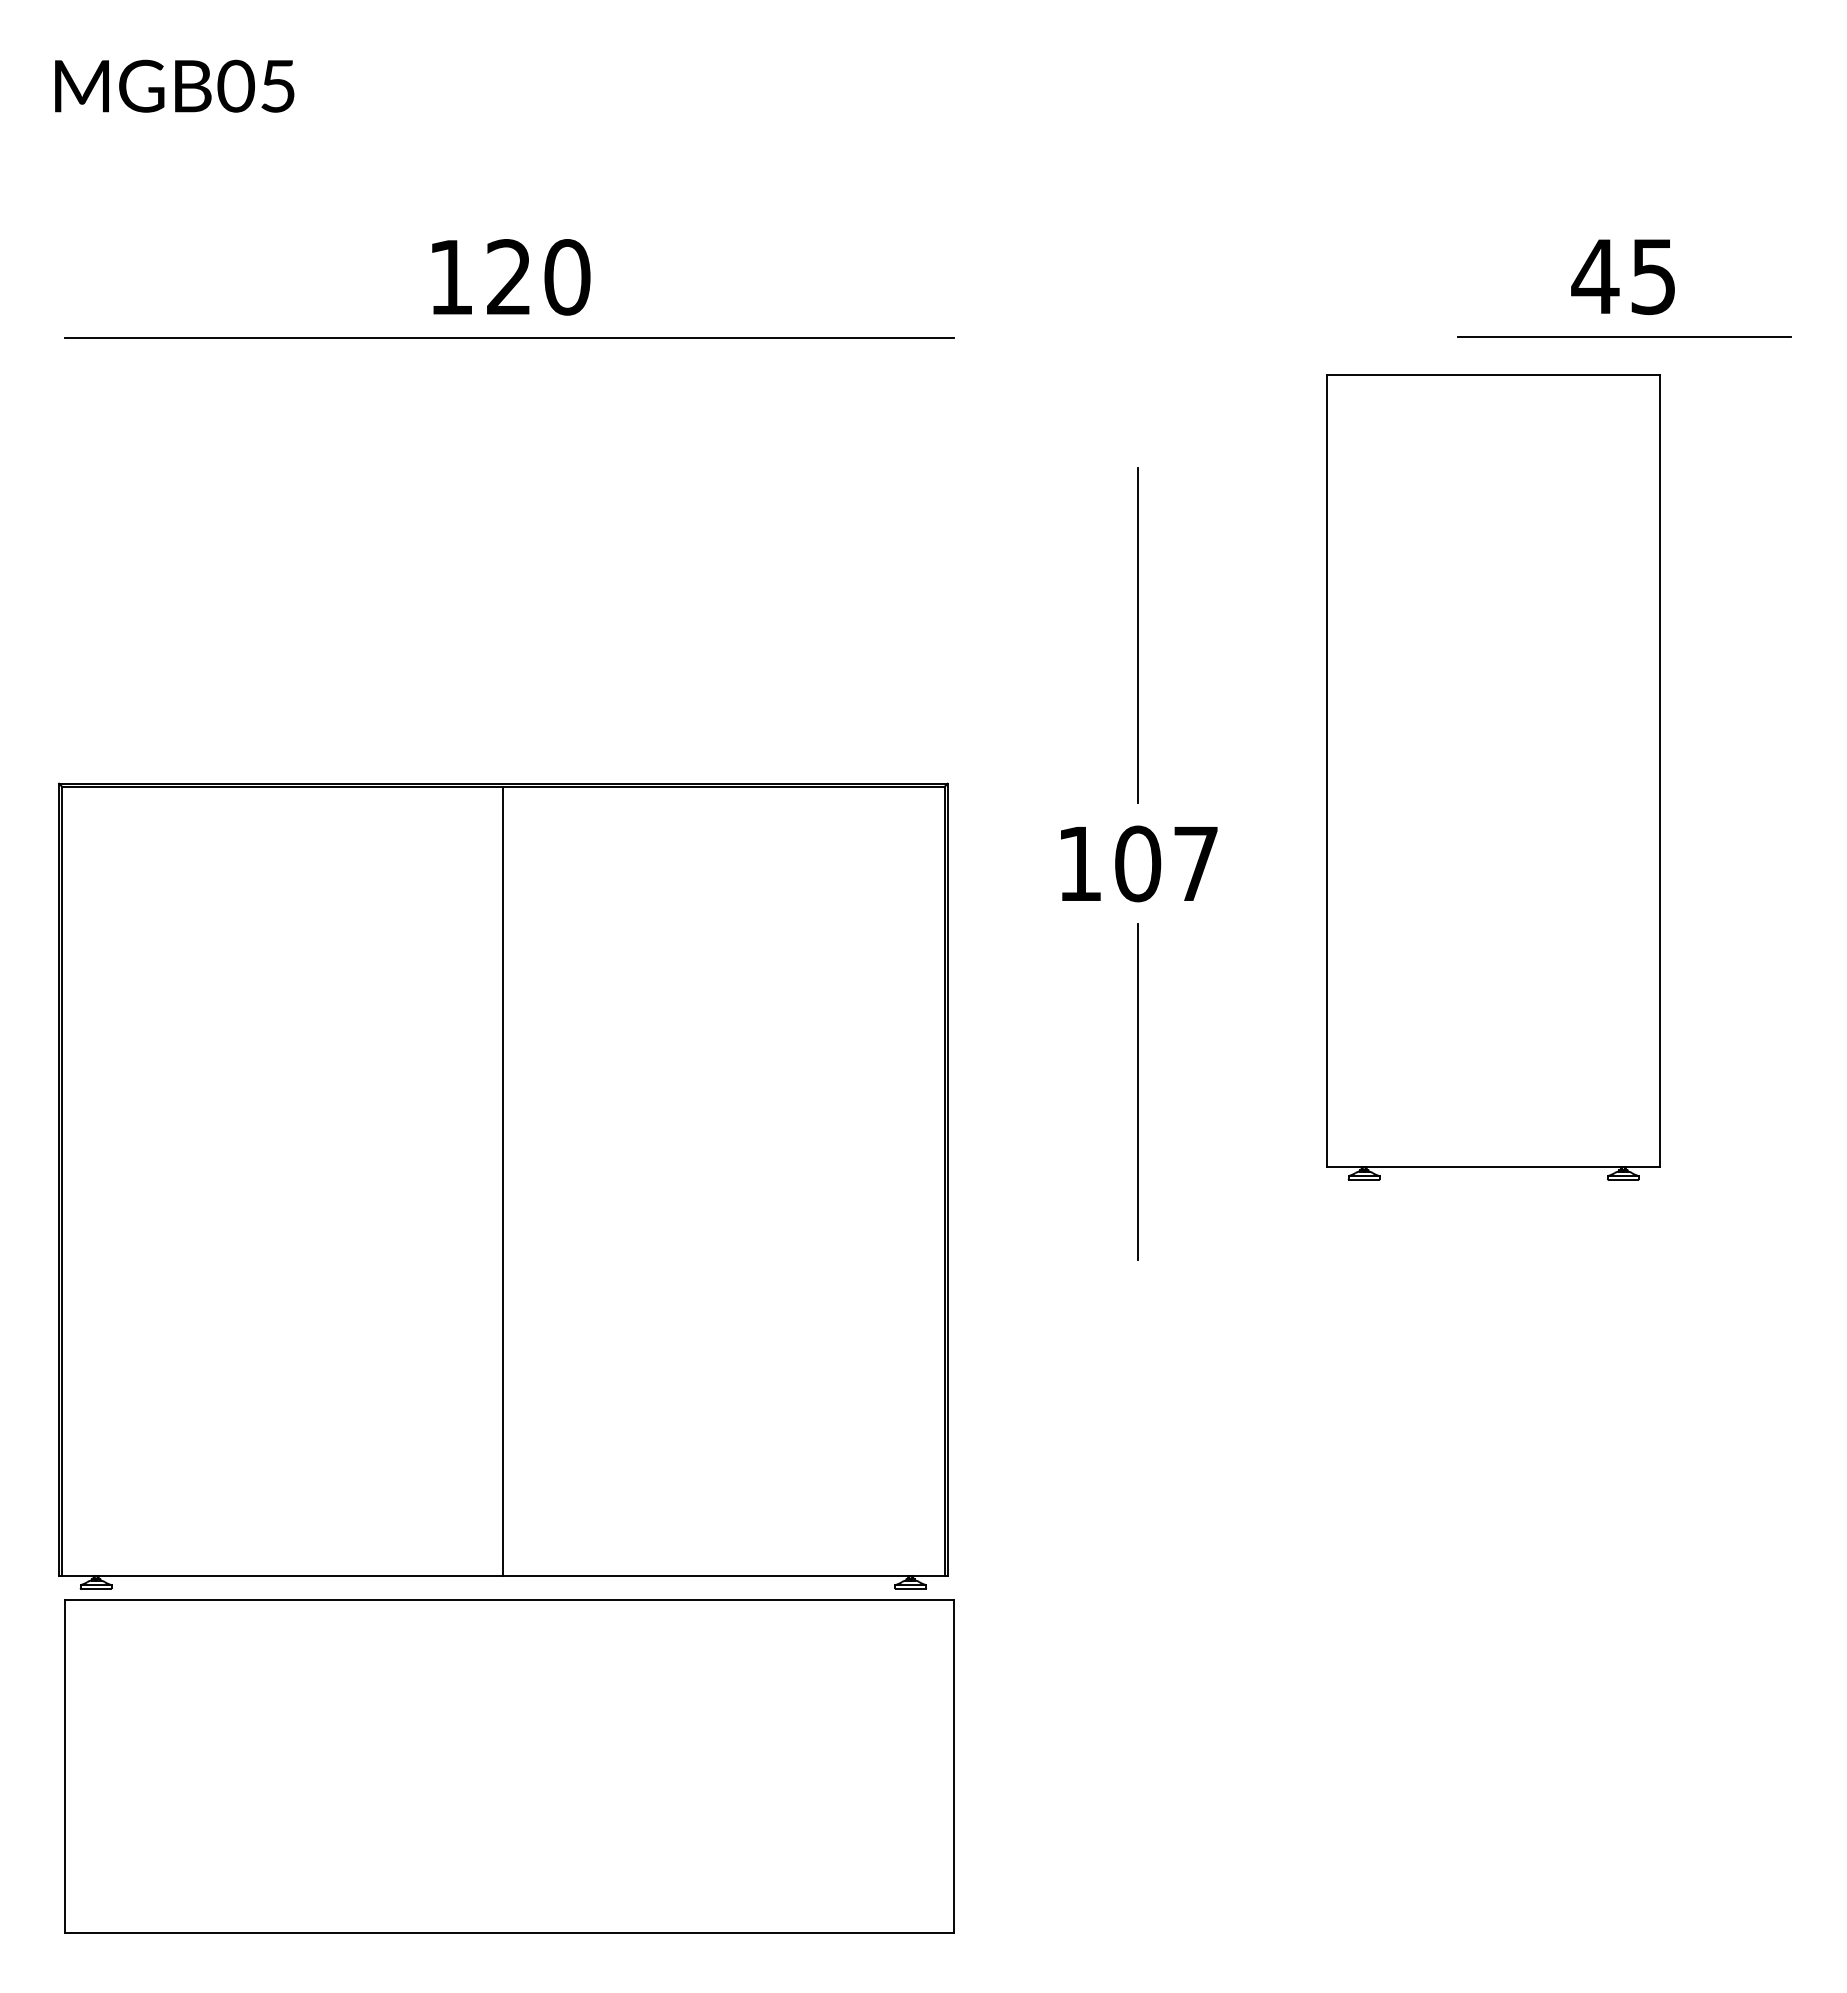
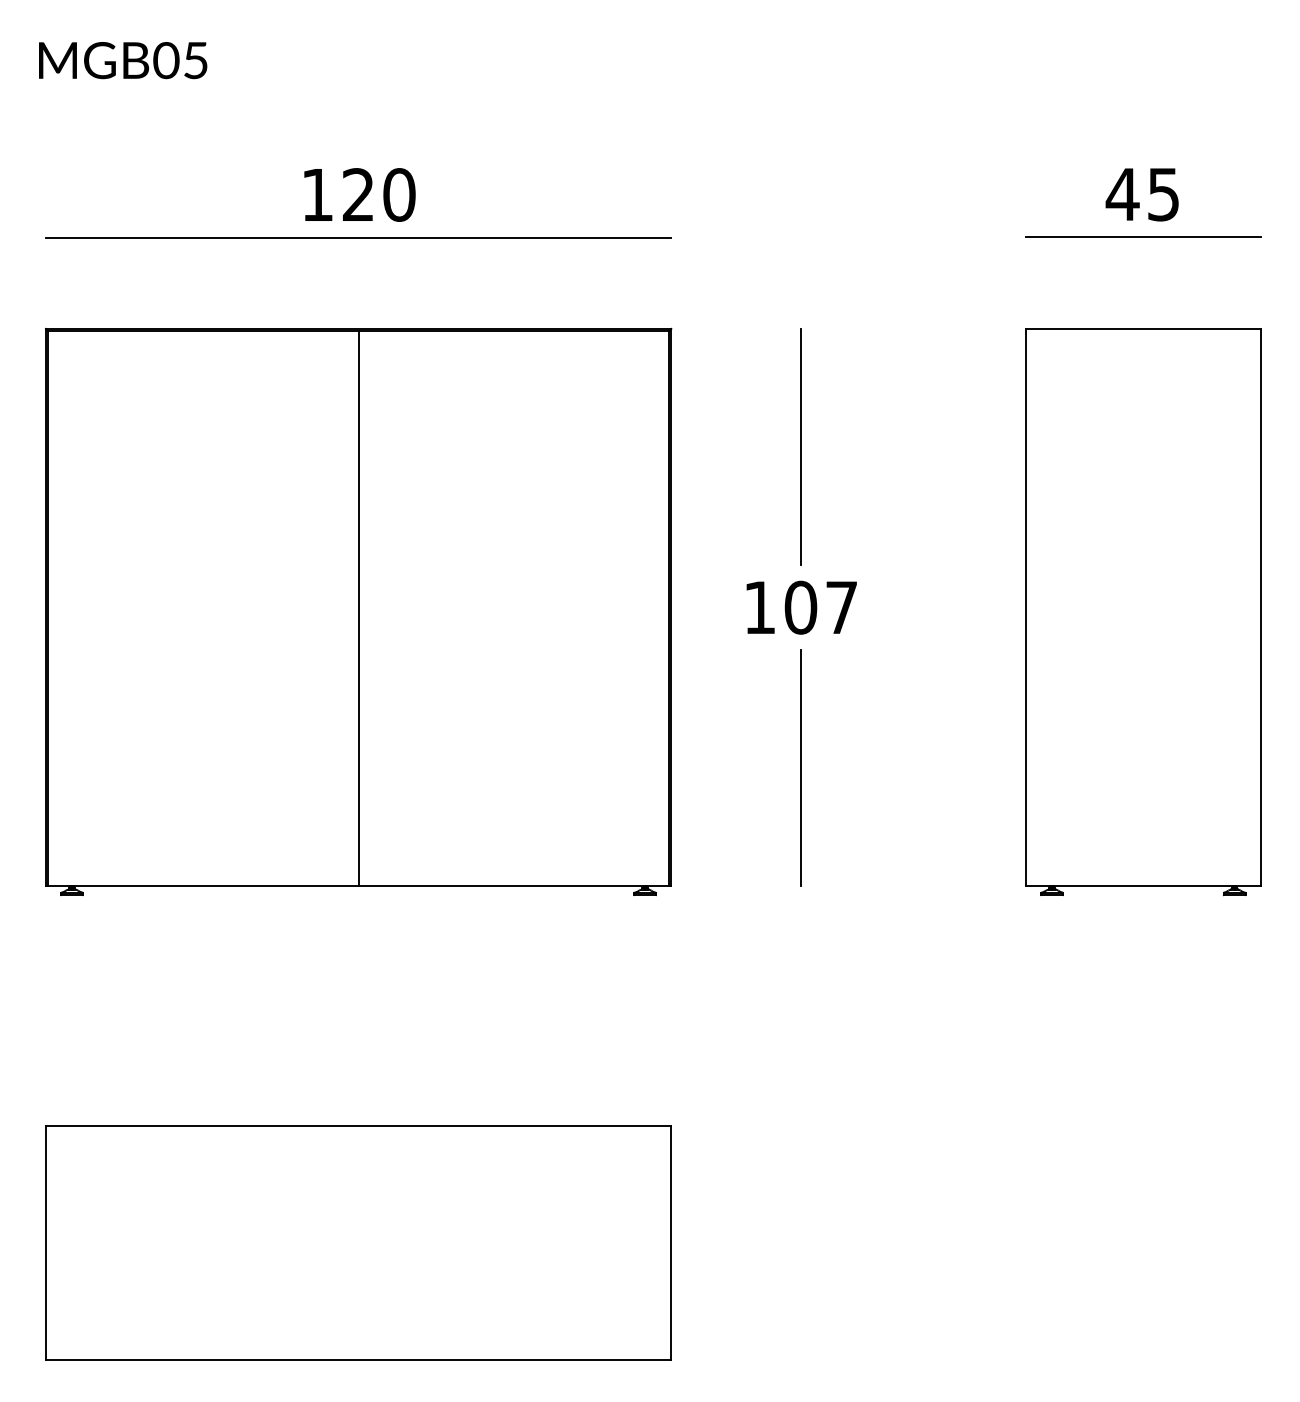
part: (1493, 777) -> (1143, 612), moved
part: (503, 1185) -> (358, 611), moved

